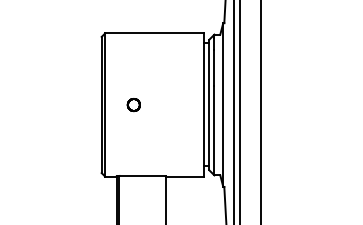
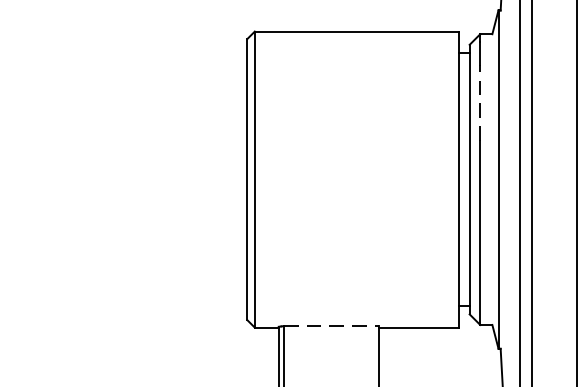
line: (214, 67) -> (480, 102), solid -> dashed
part: (133, 105) -> (313, 180), removed
line: (142, 175) -> (331, 325), solid -> dashed

